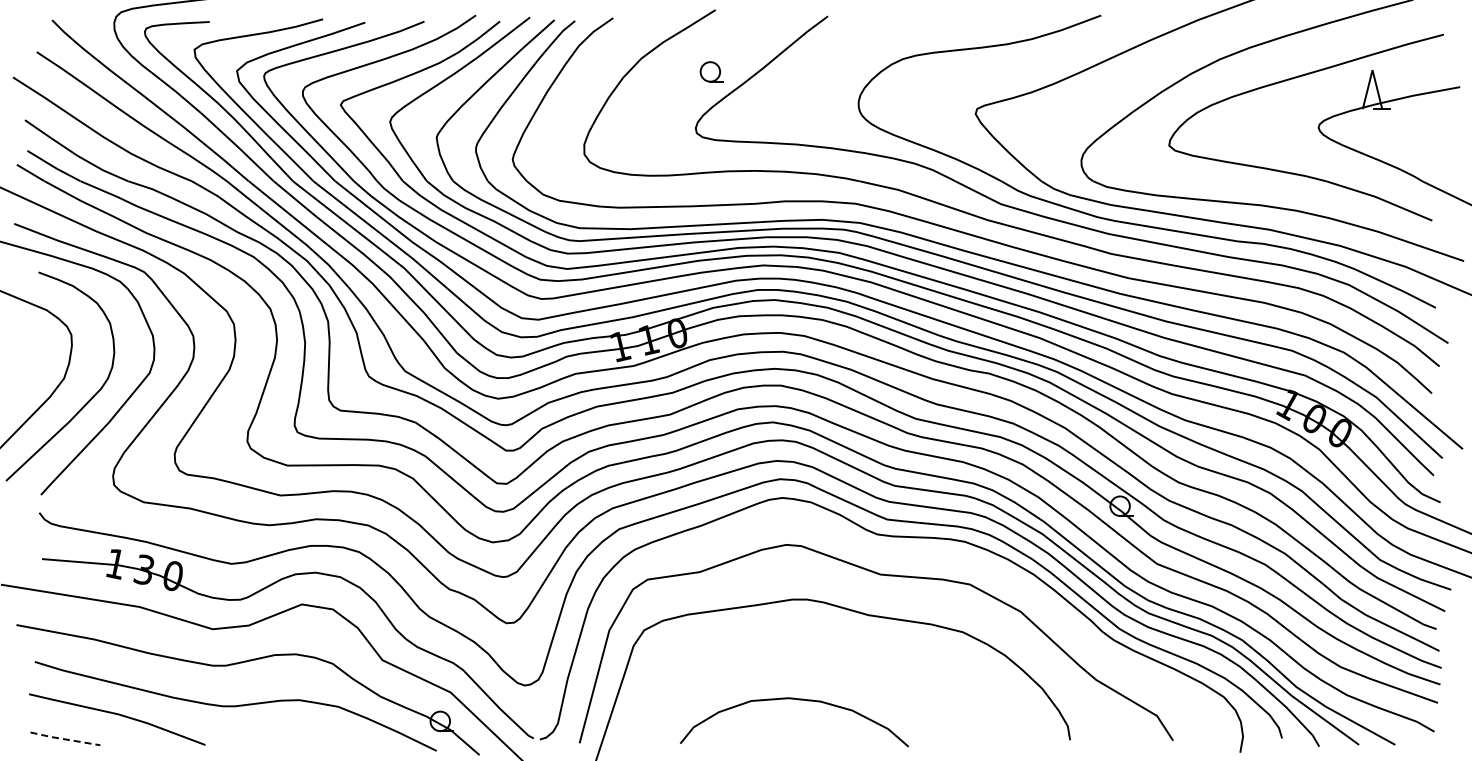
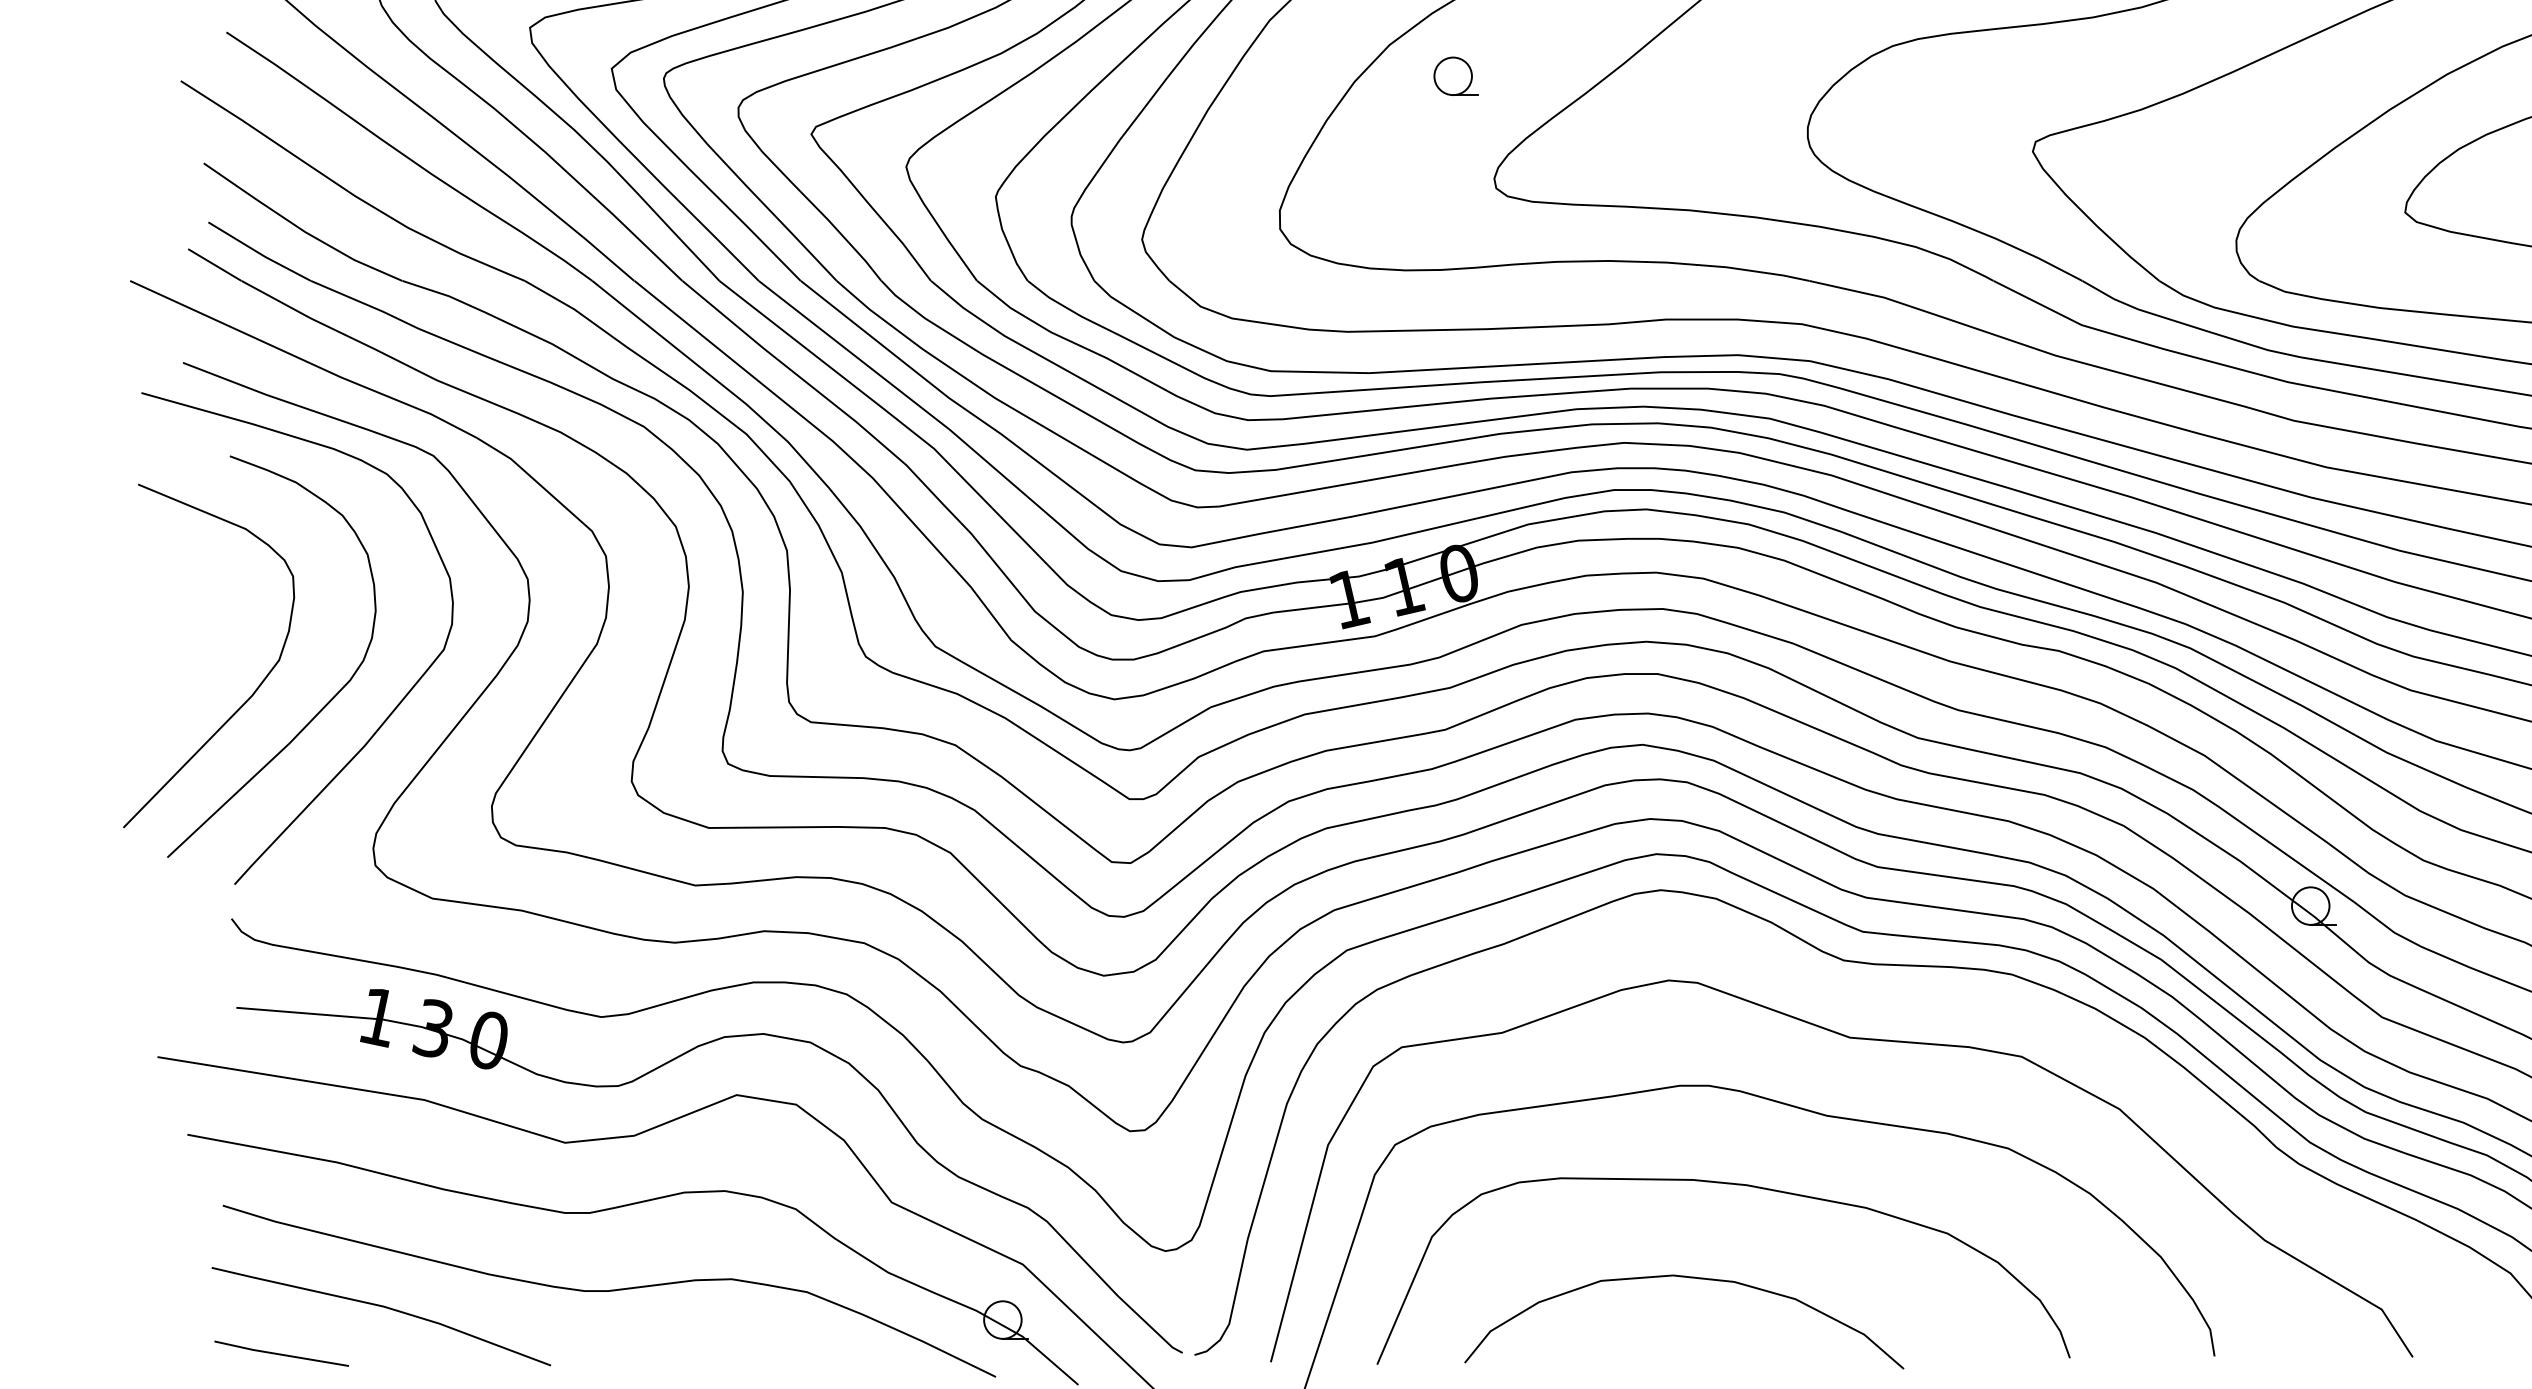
part: (711, 71) -> (1455, 75), moved
curve: (815, 651) -> (1724, 1185), added
line: (65, 739) -> (281, 1354), dashed -> solid

